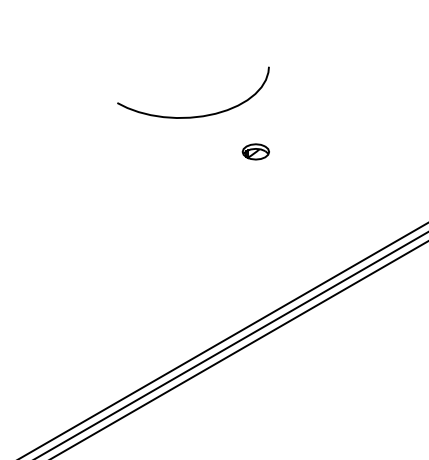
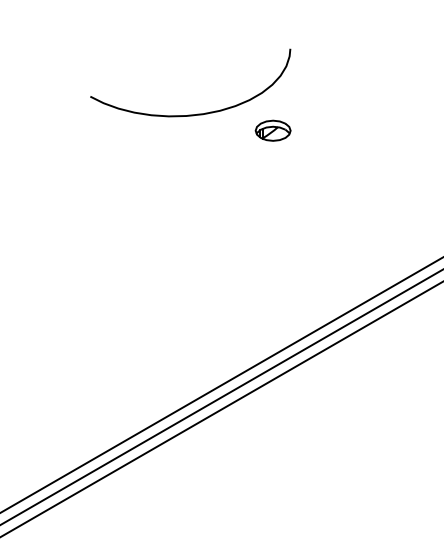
curve: (198, 115) -> (197, 113), moved

